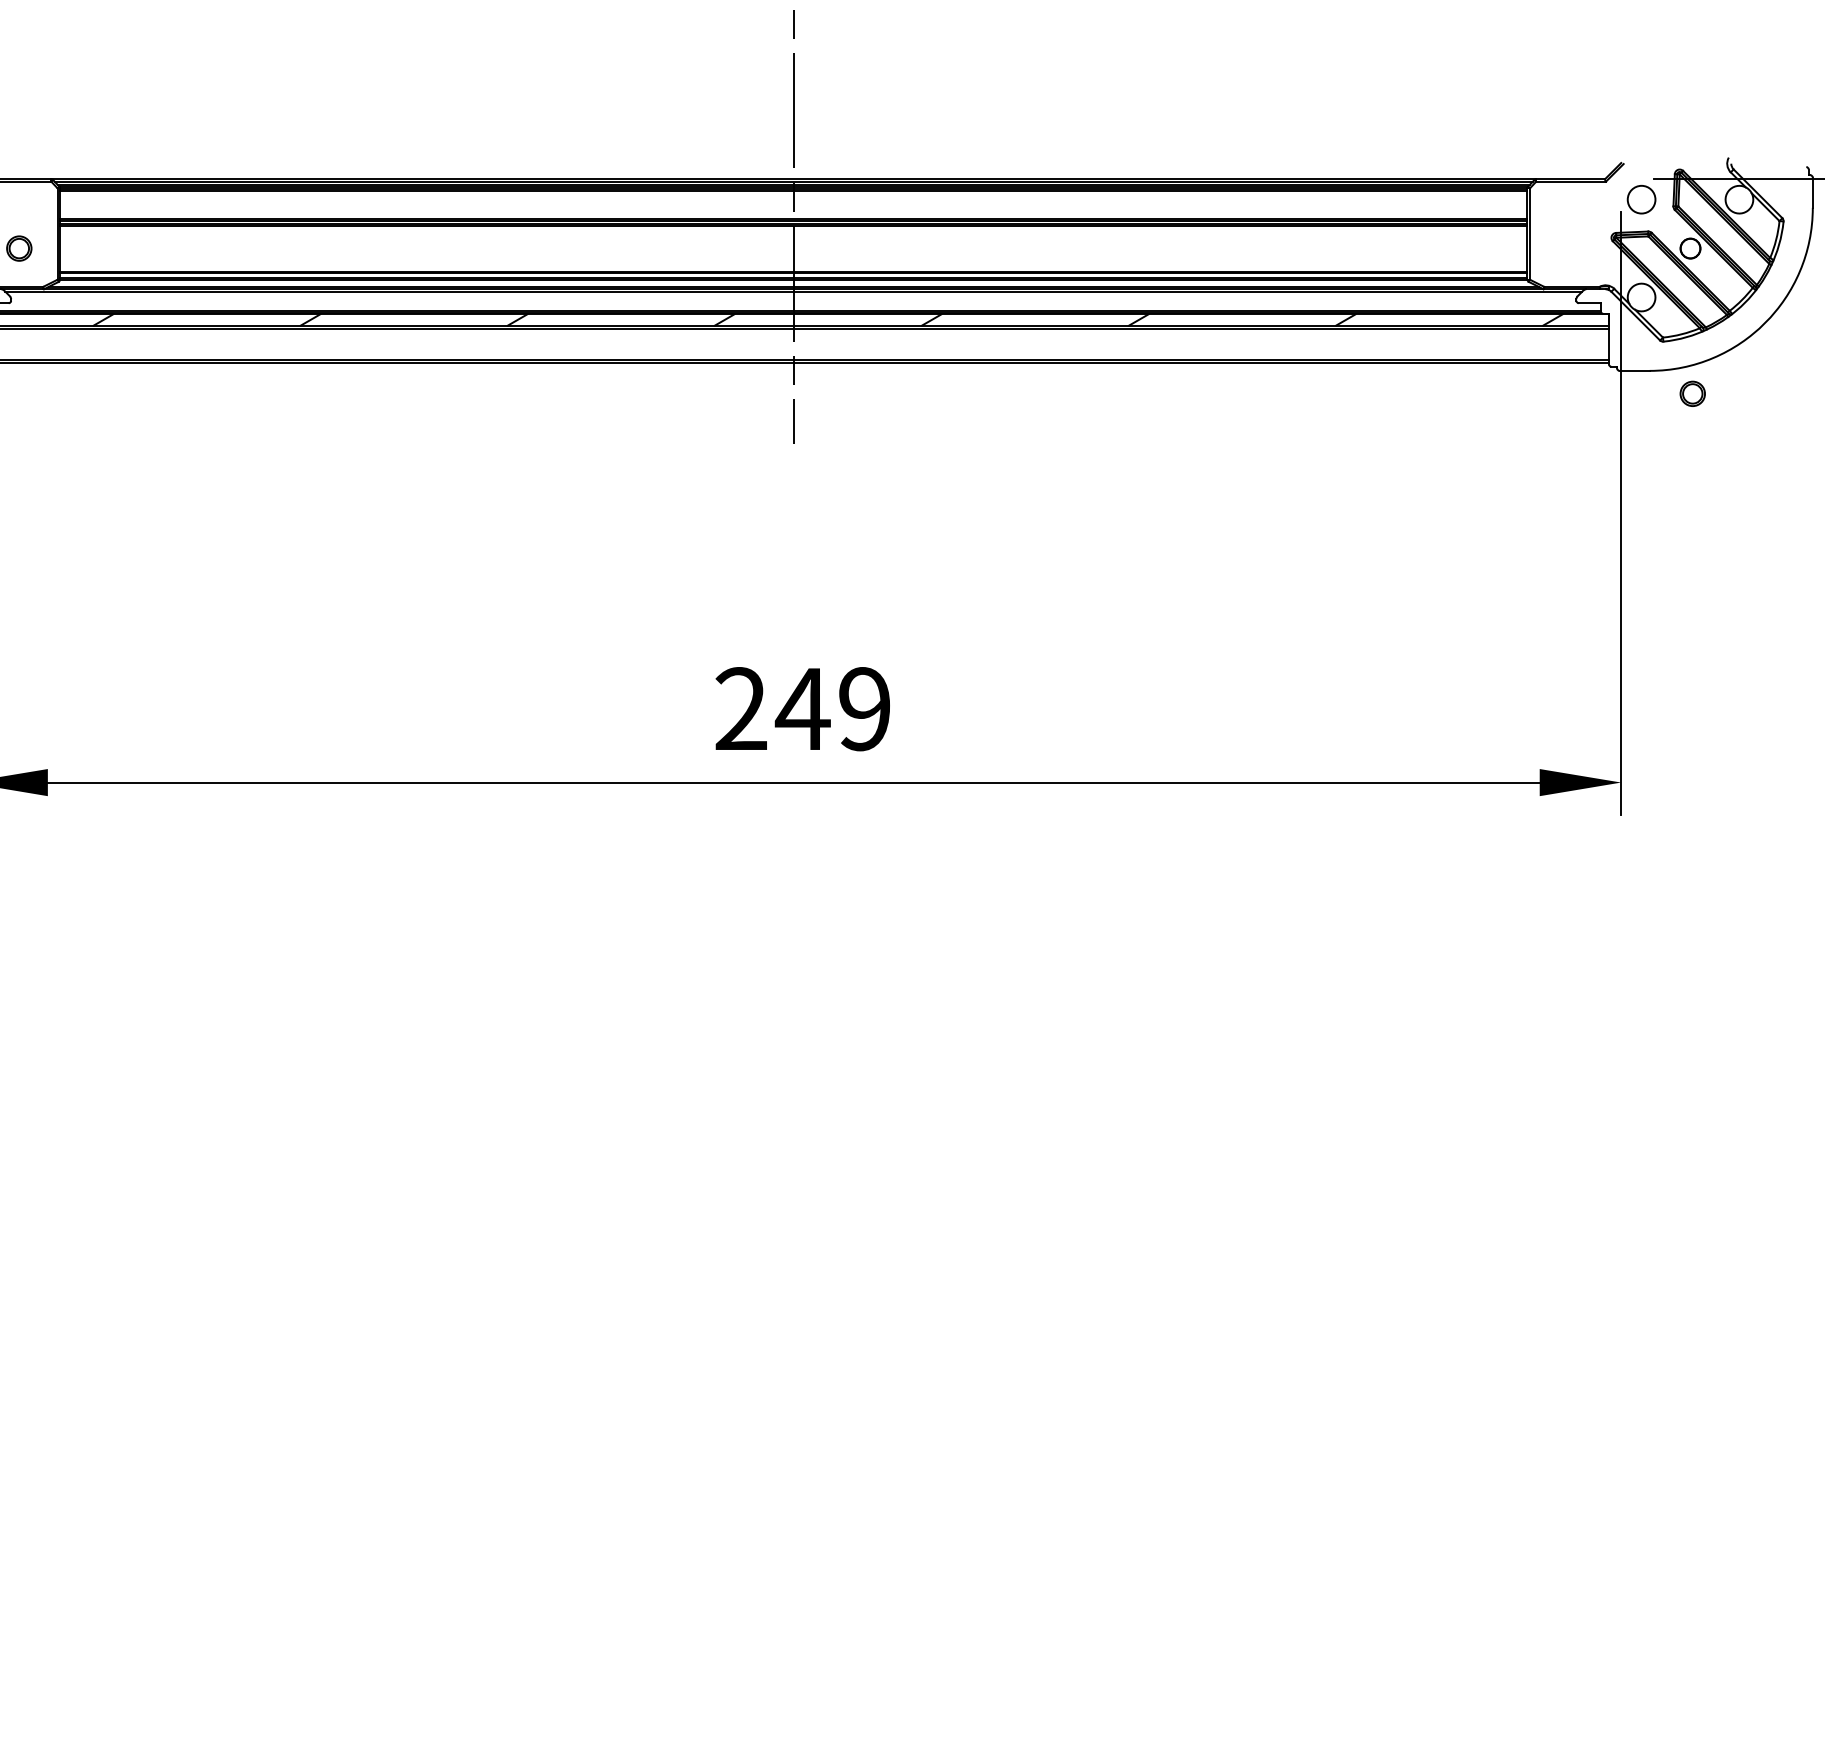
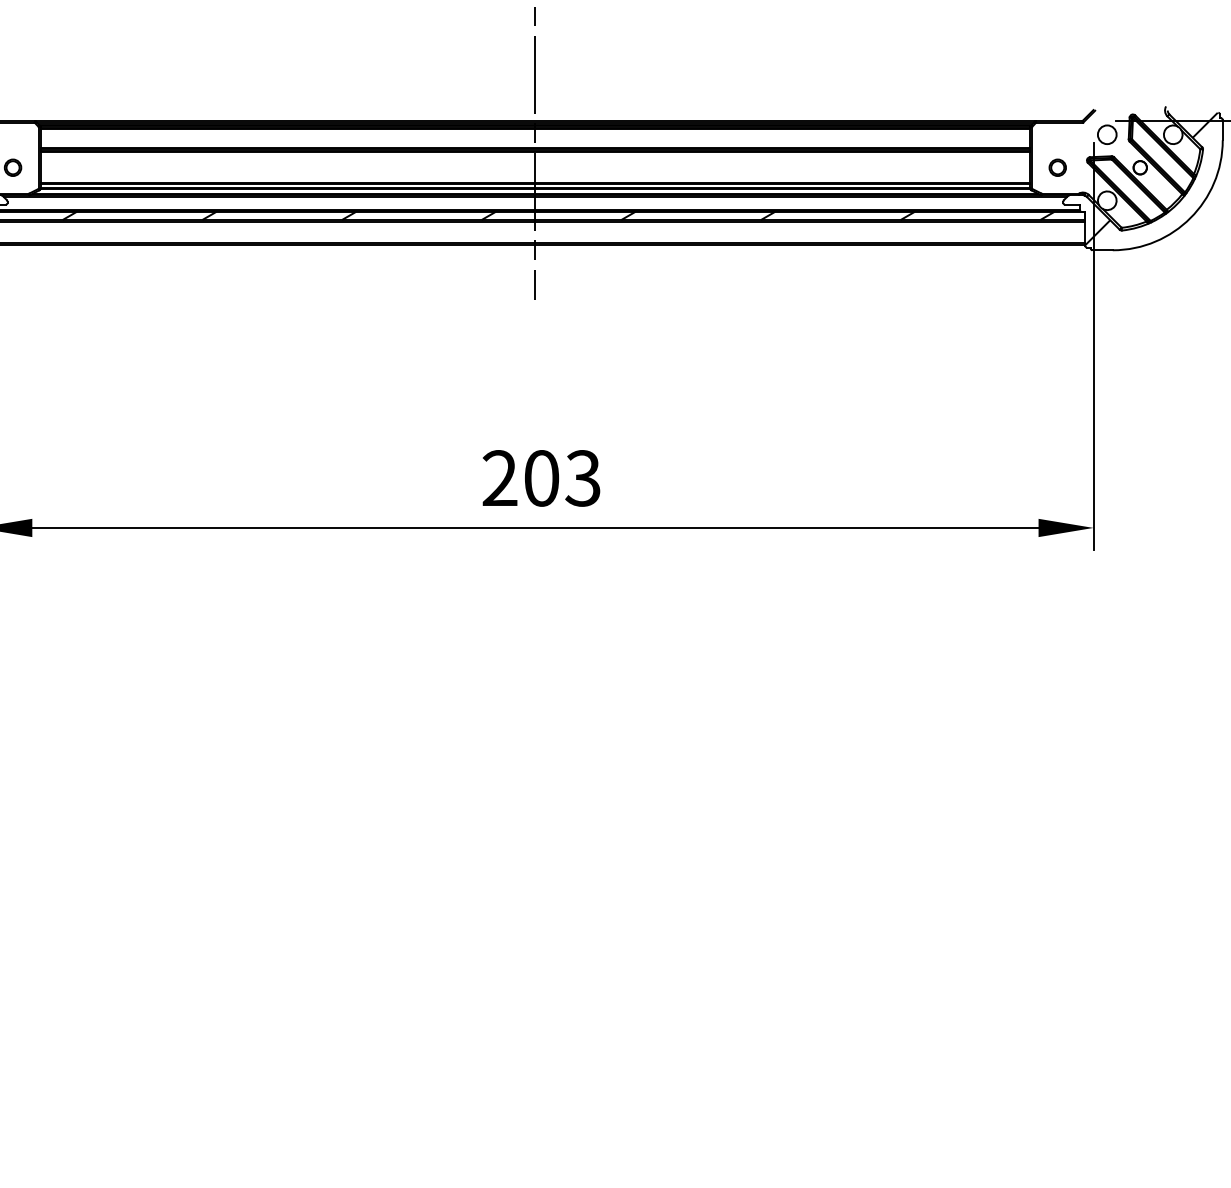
hatch: (1707, 264) -> (1151, 178), added
part: (1692, 393) -> (1057, 167), moved
text: (832, 709) -> (561, 478), 249 -> 203

